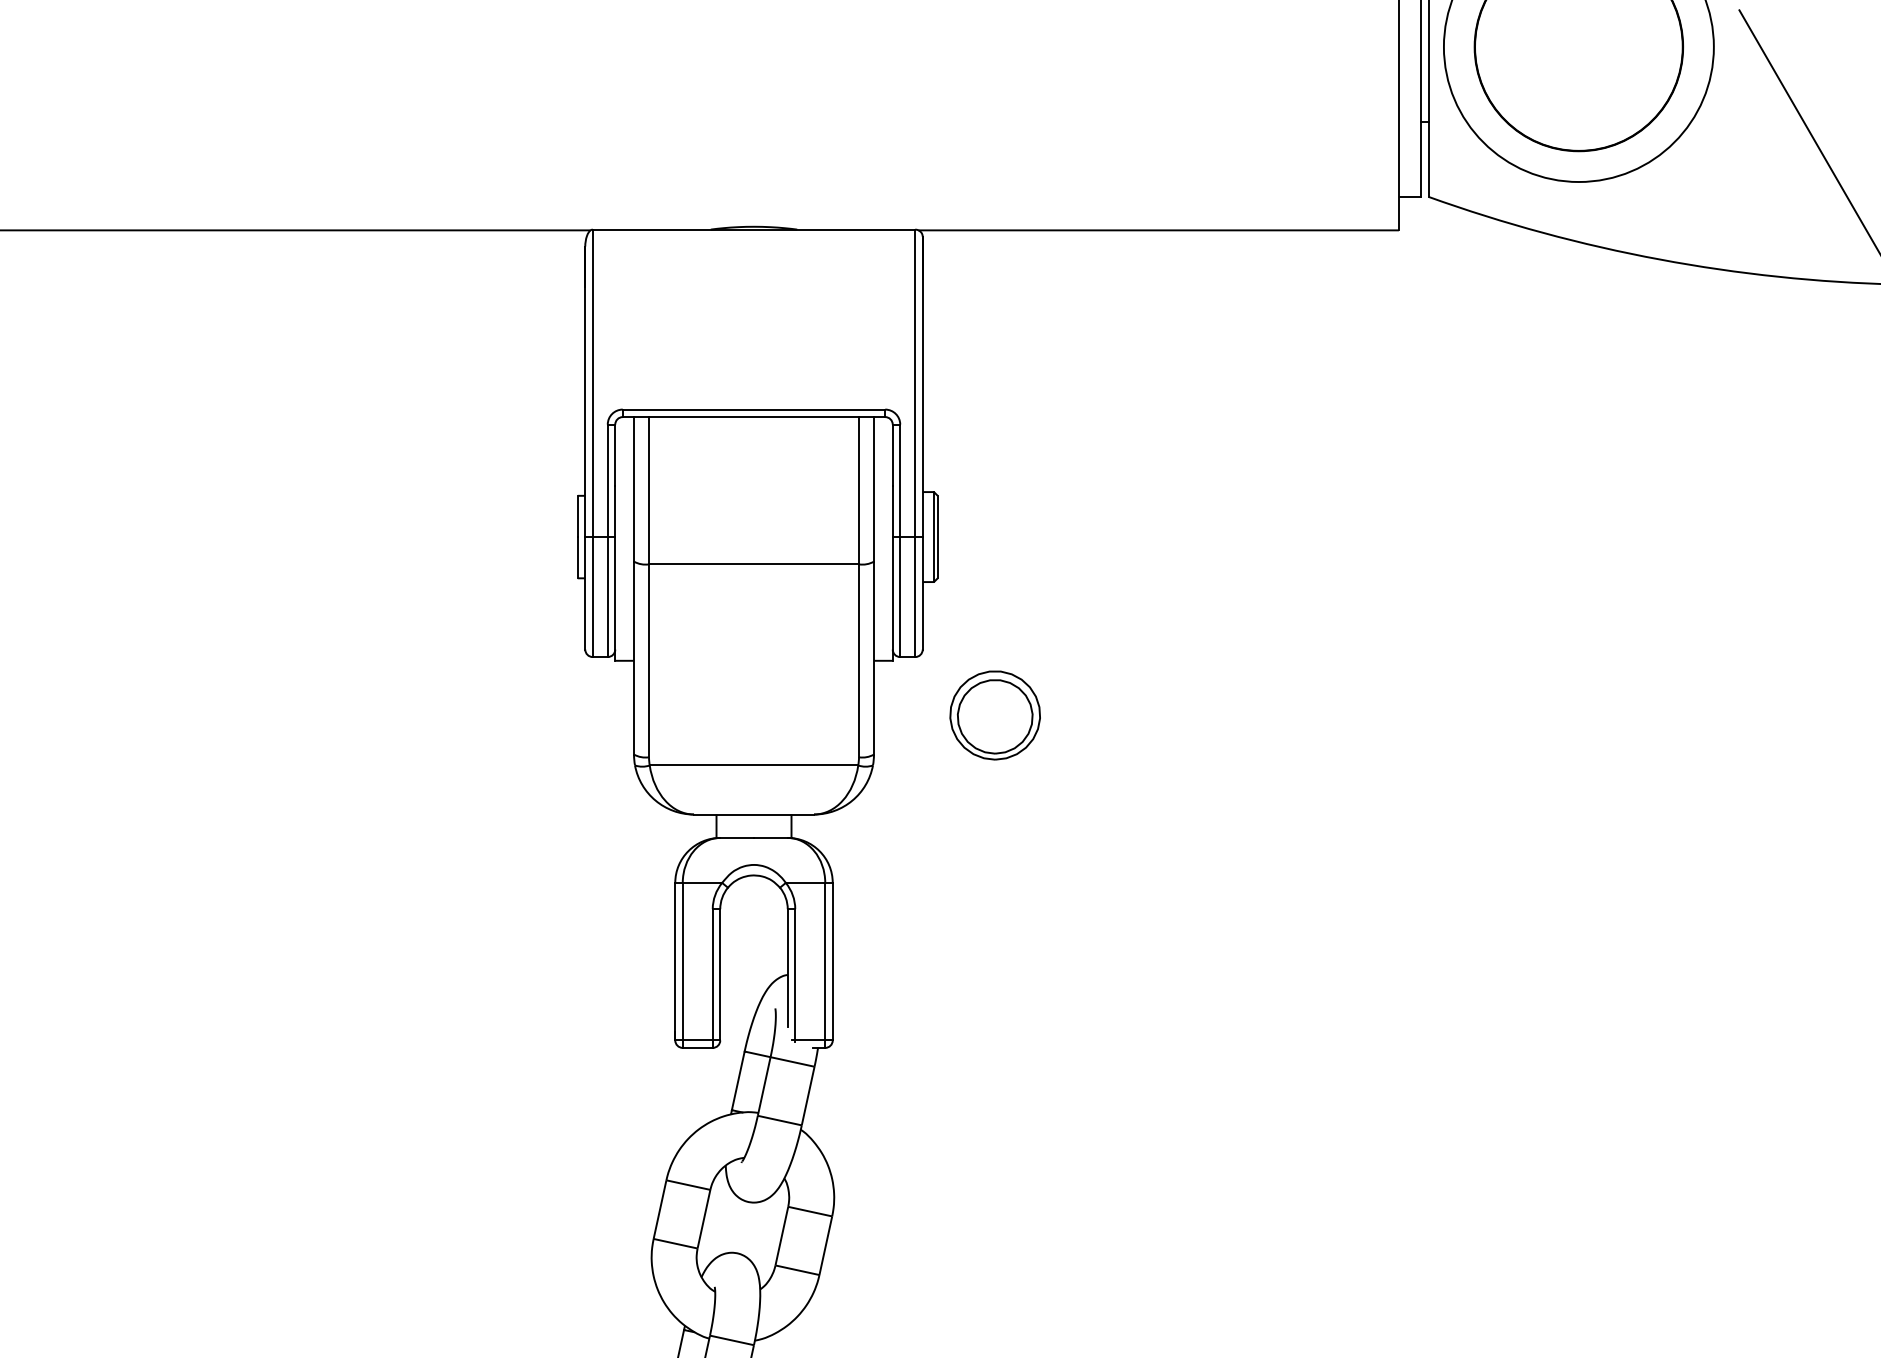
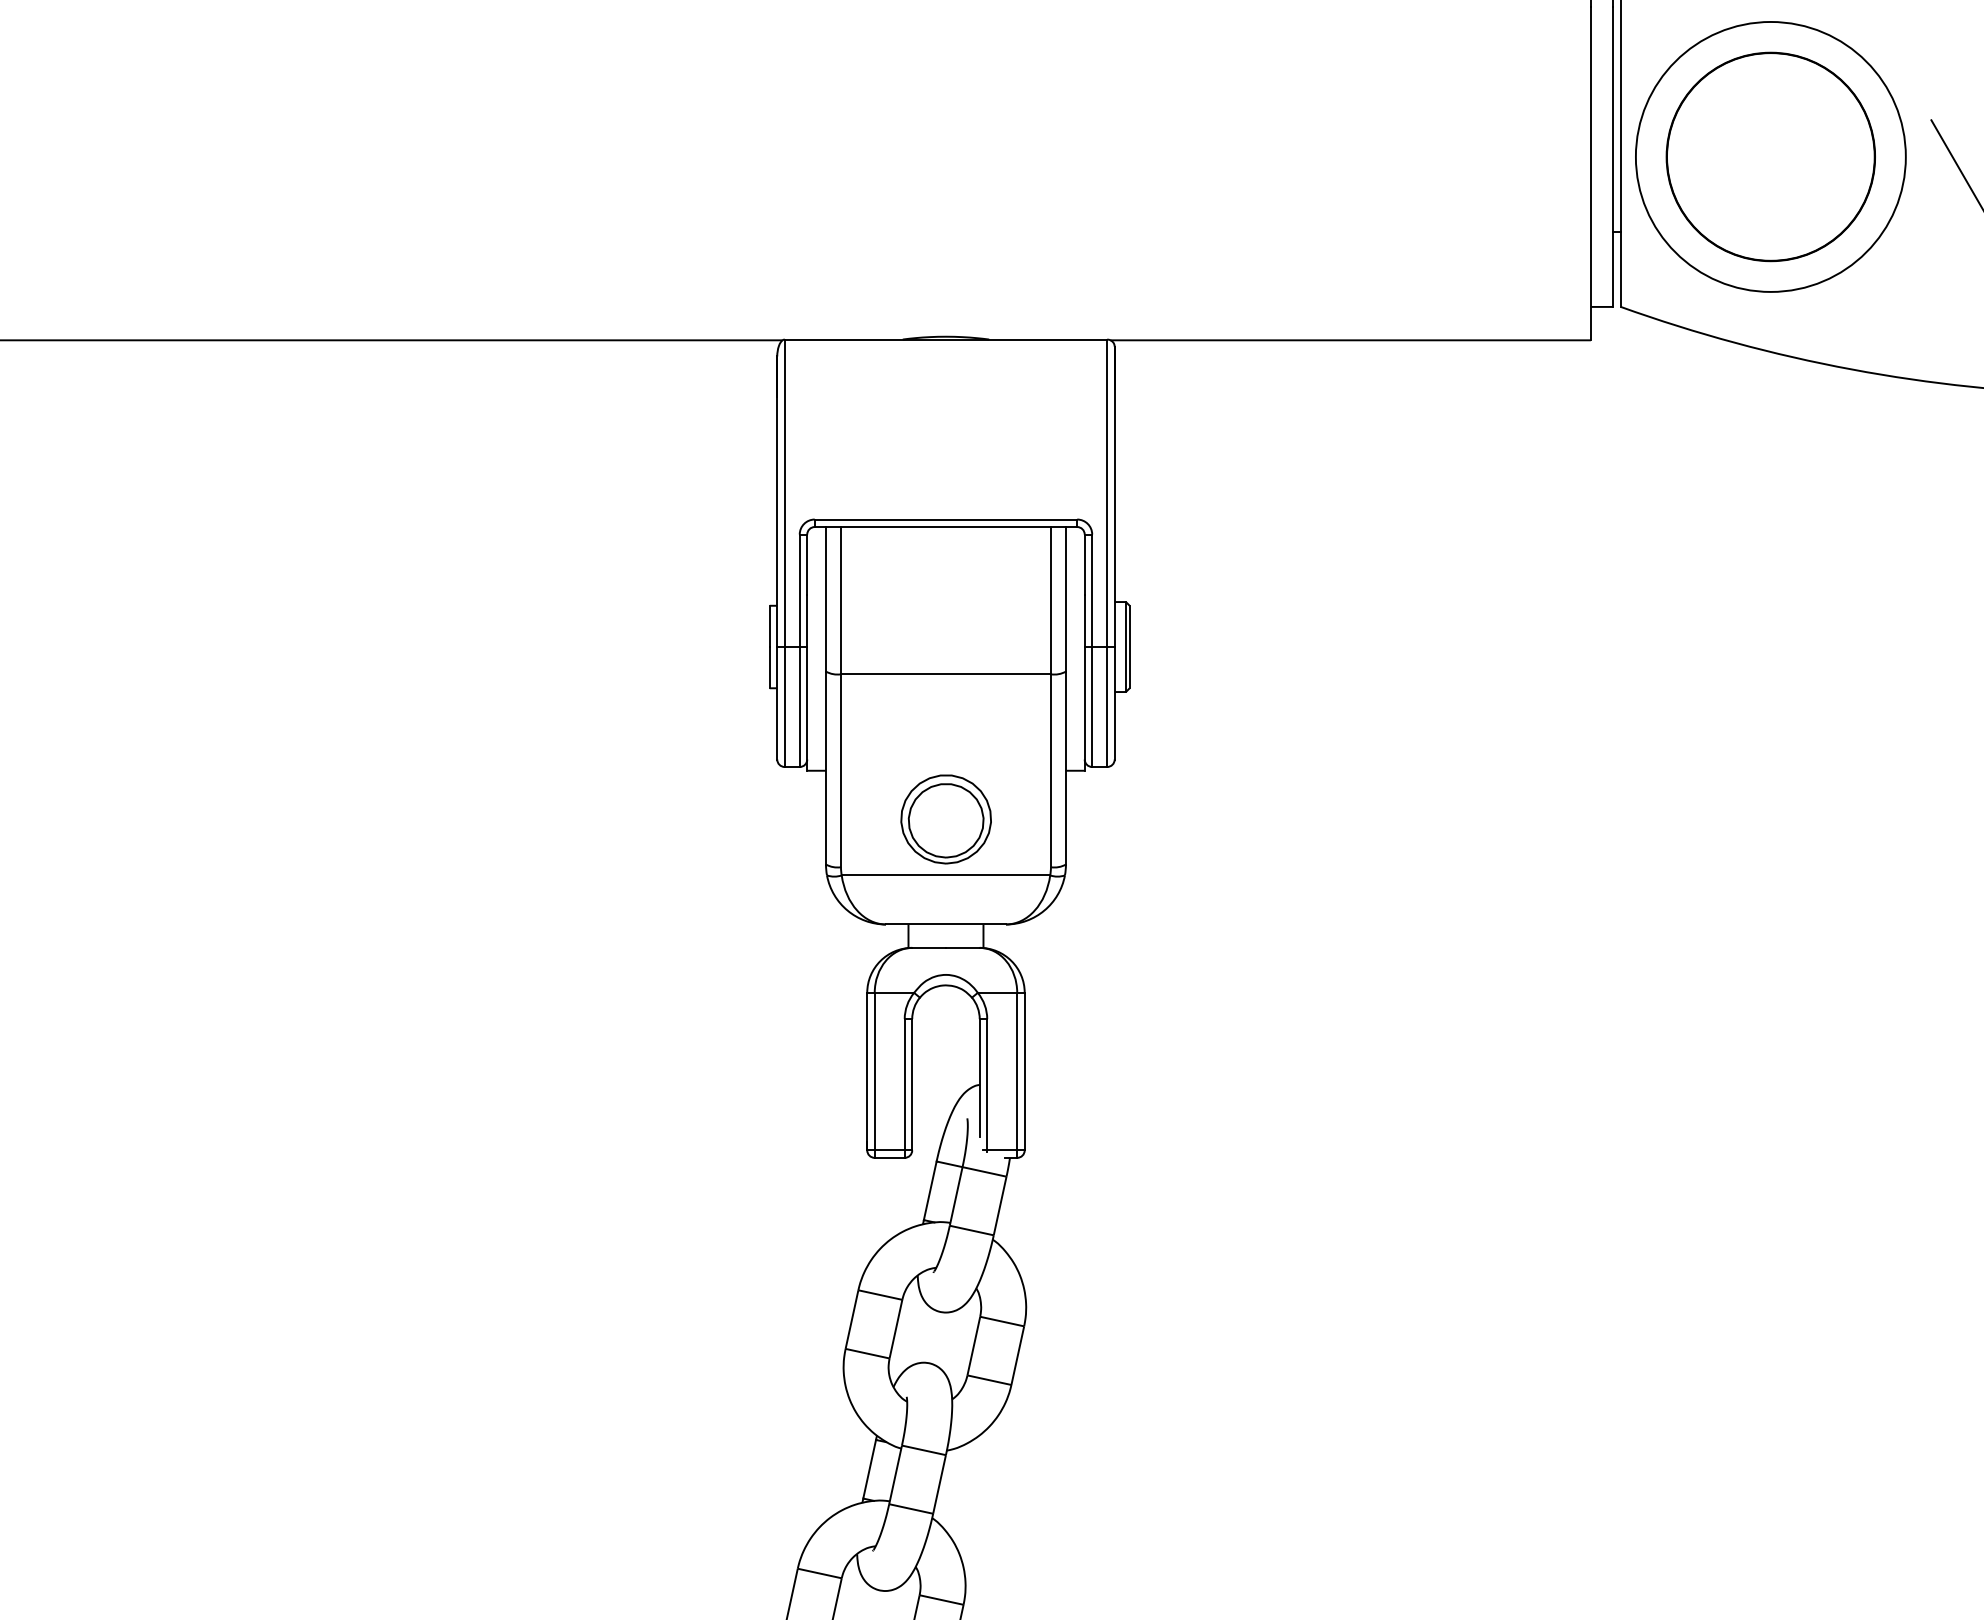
part: (994, 715) -> (945, 819), moved

